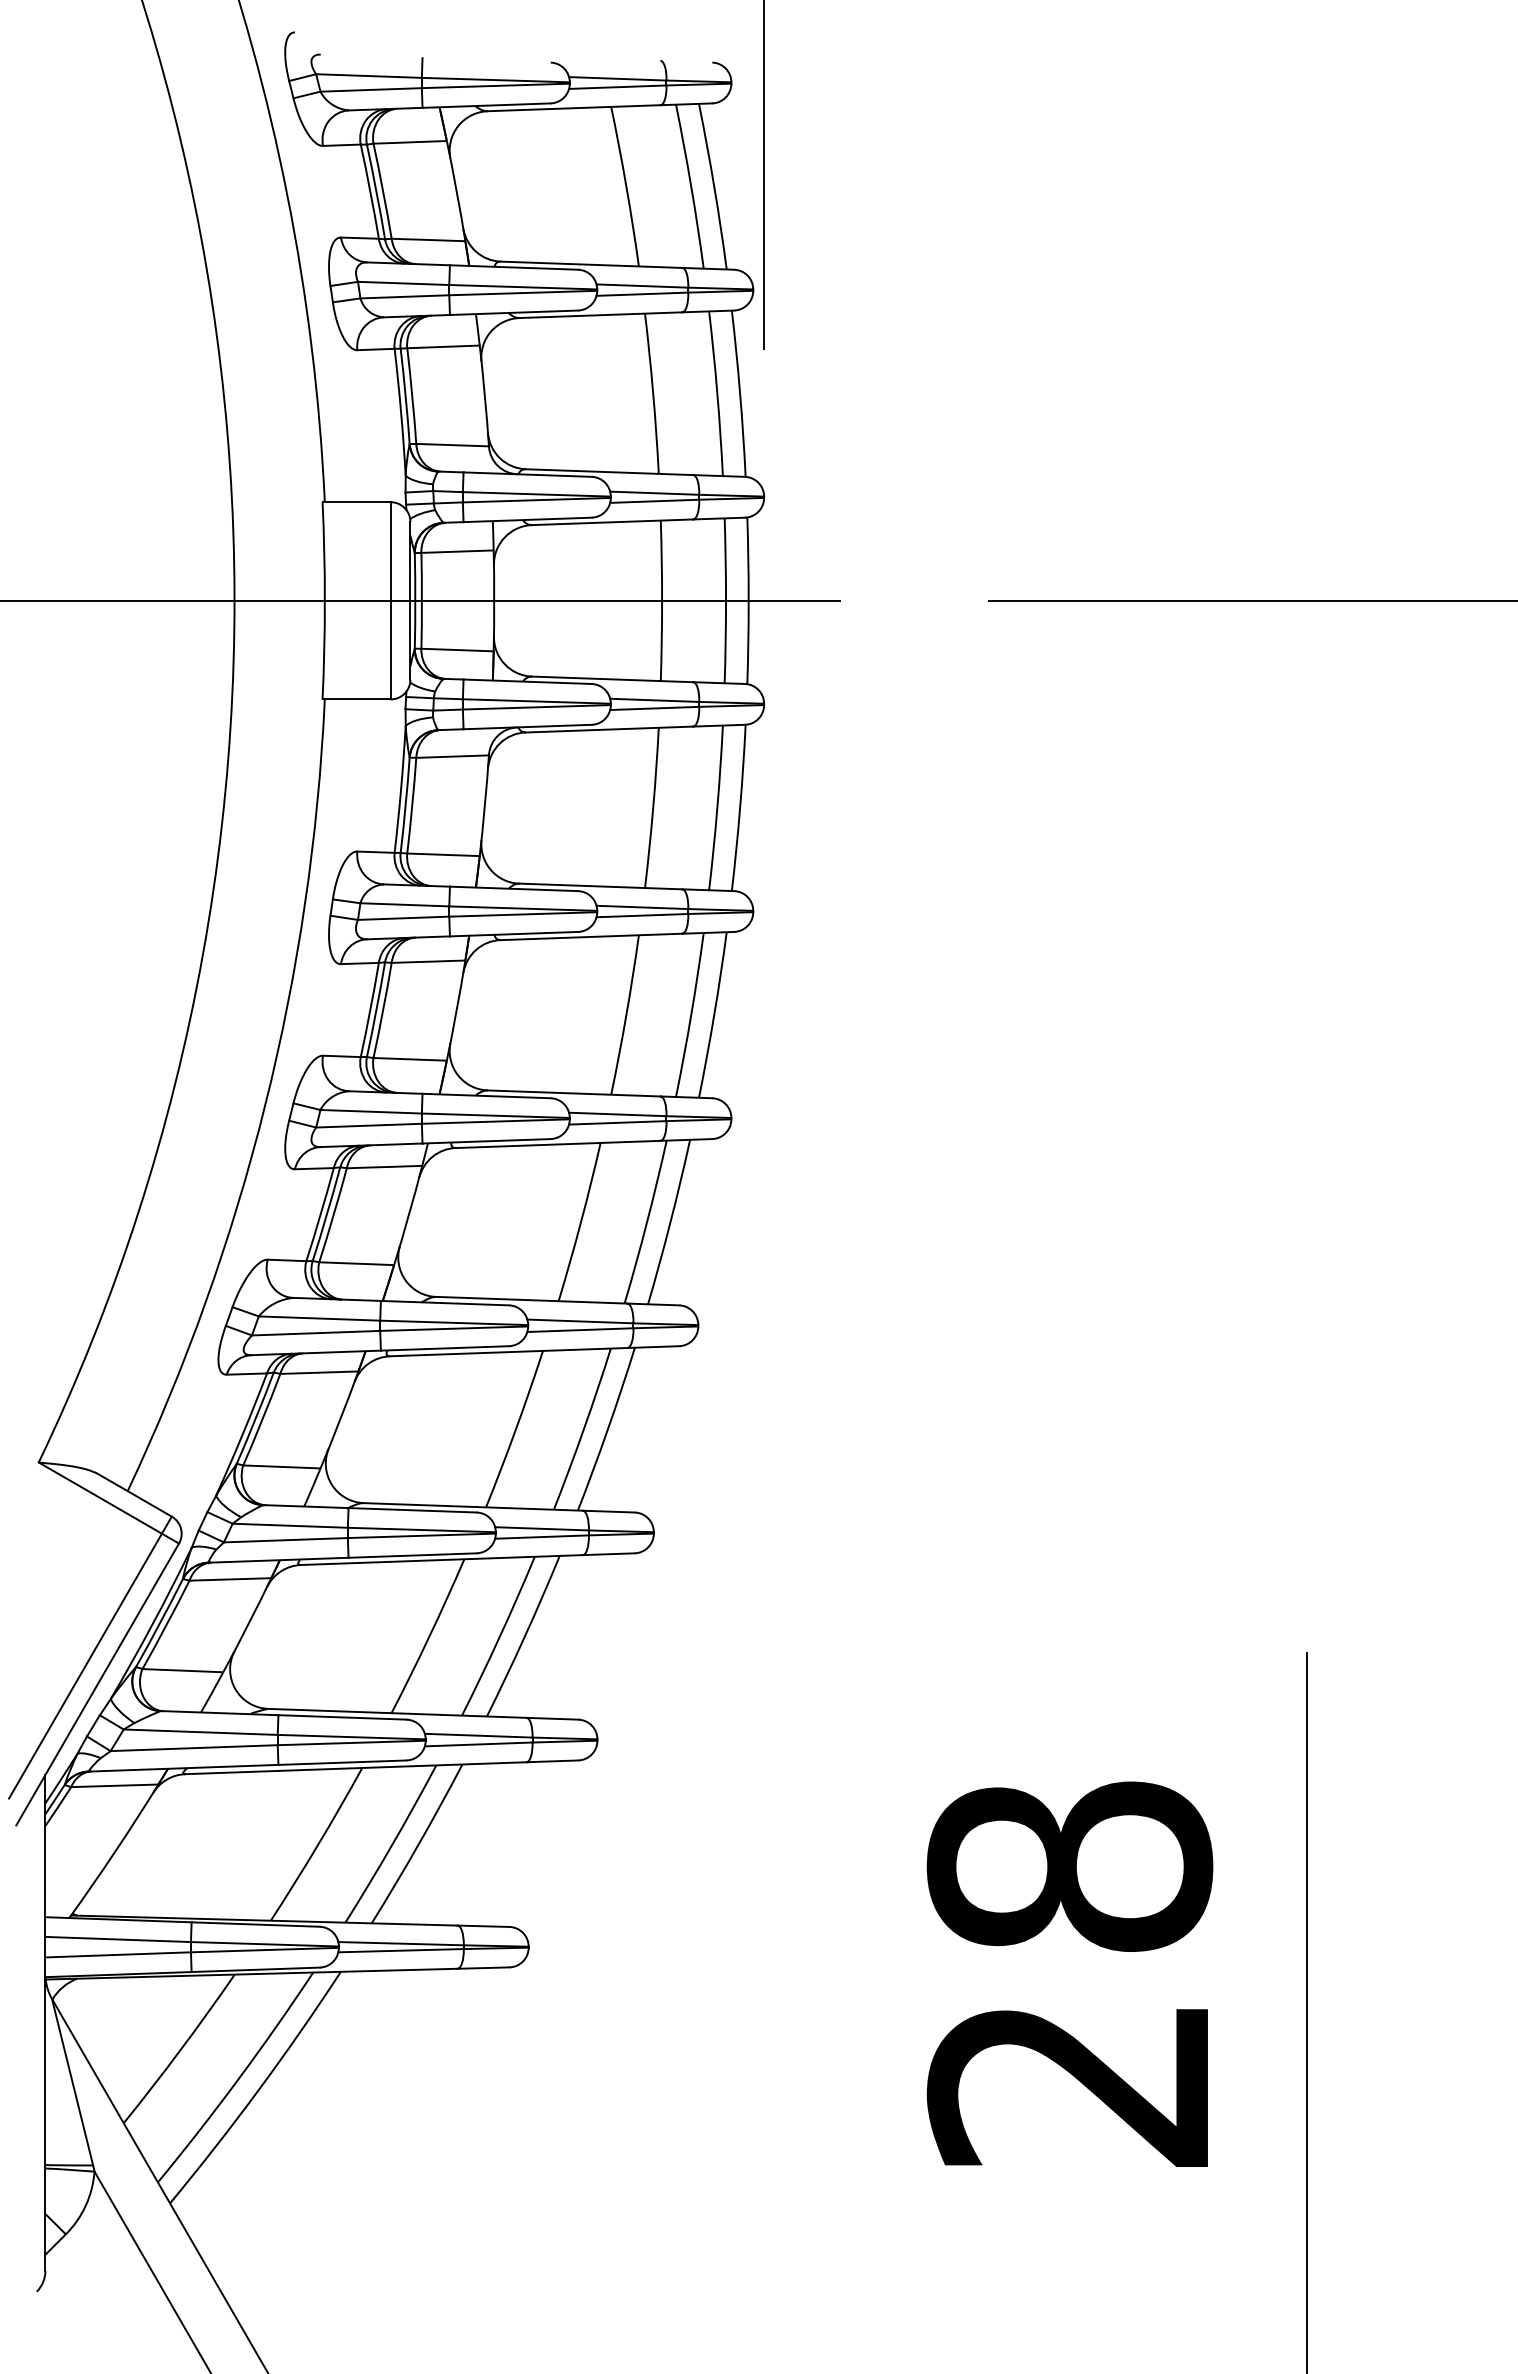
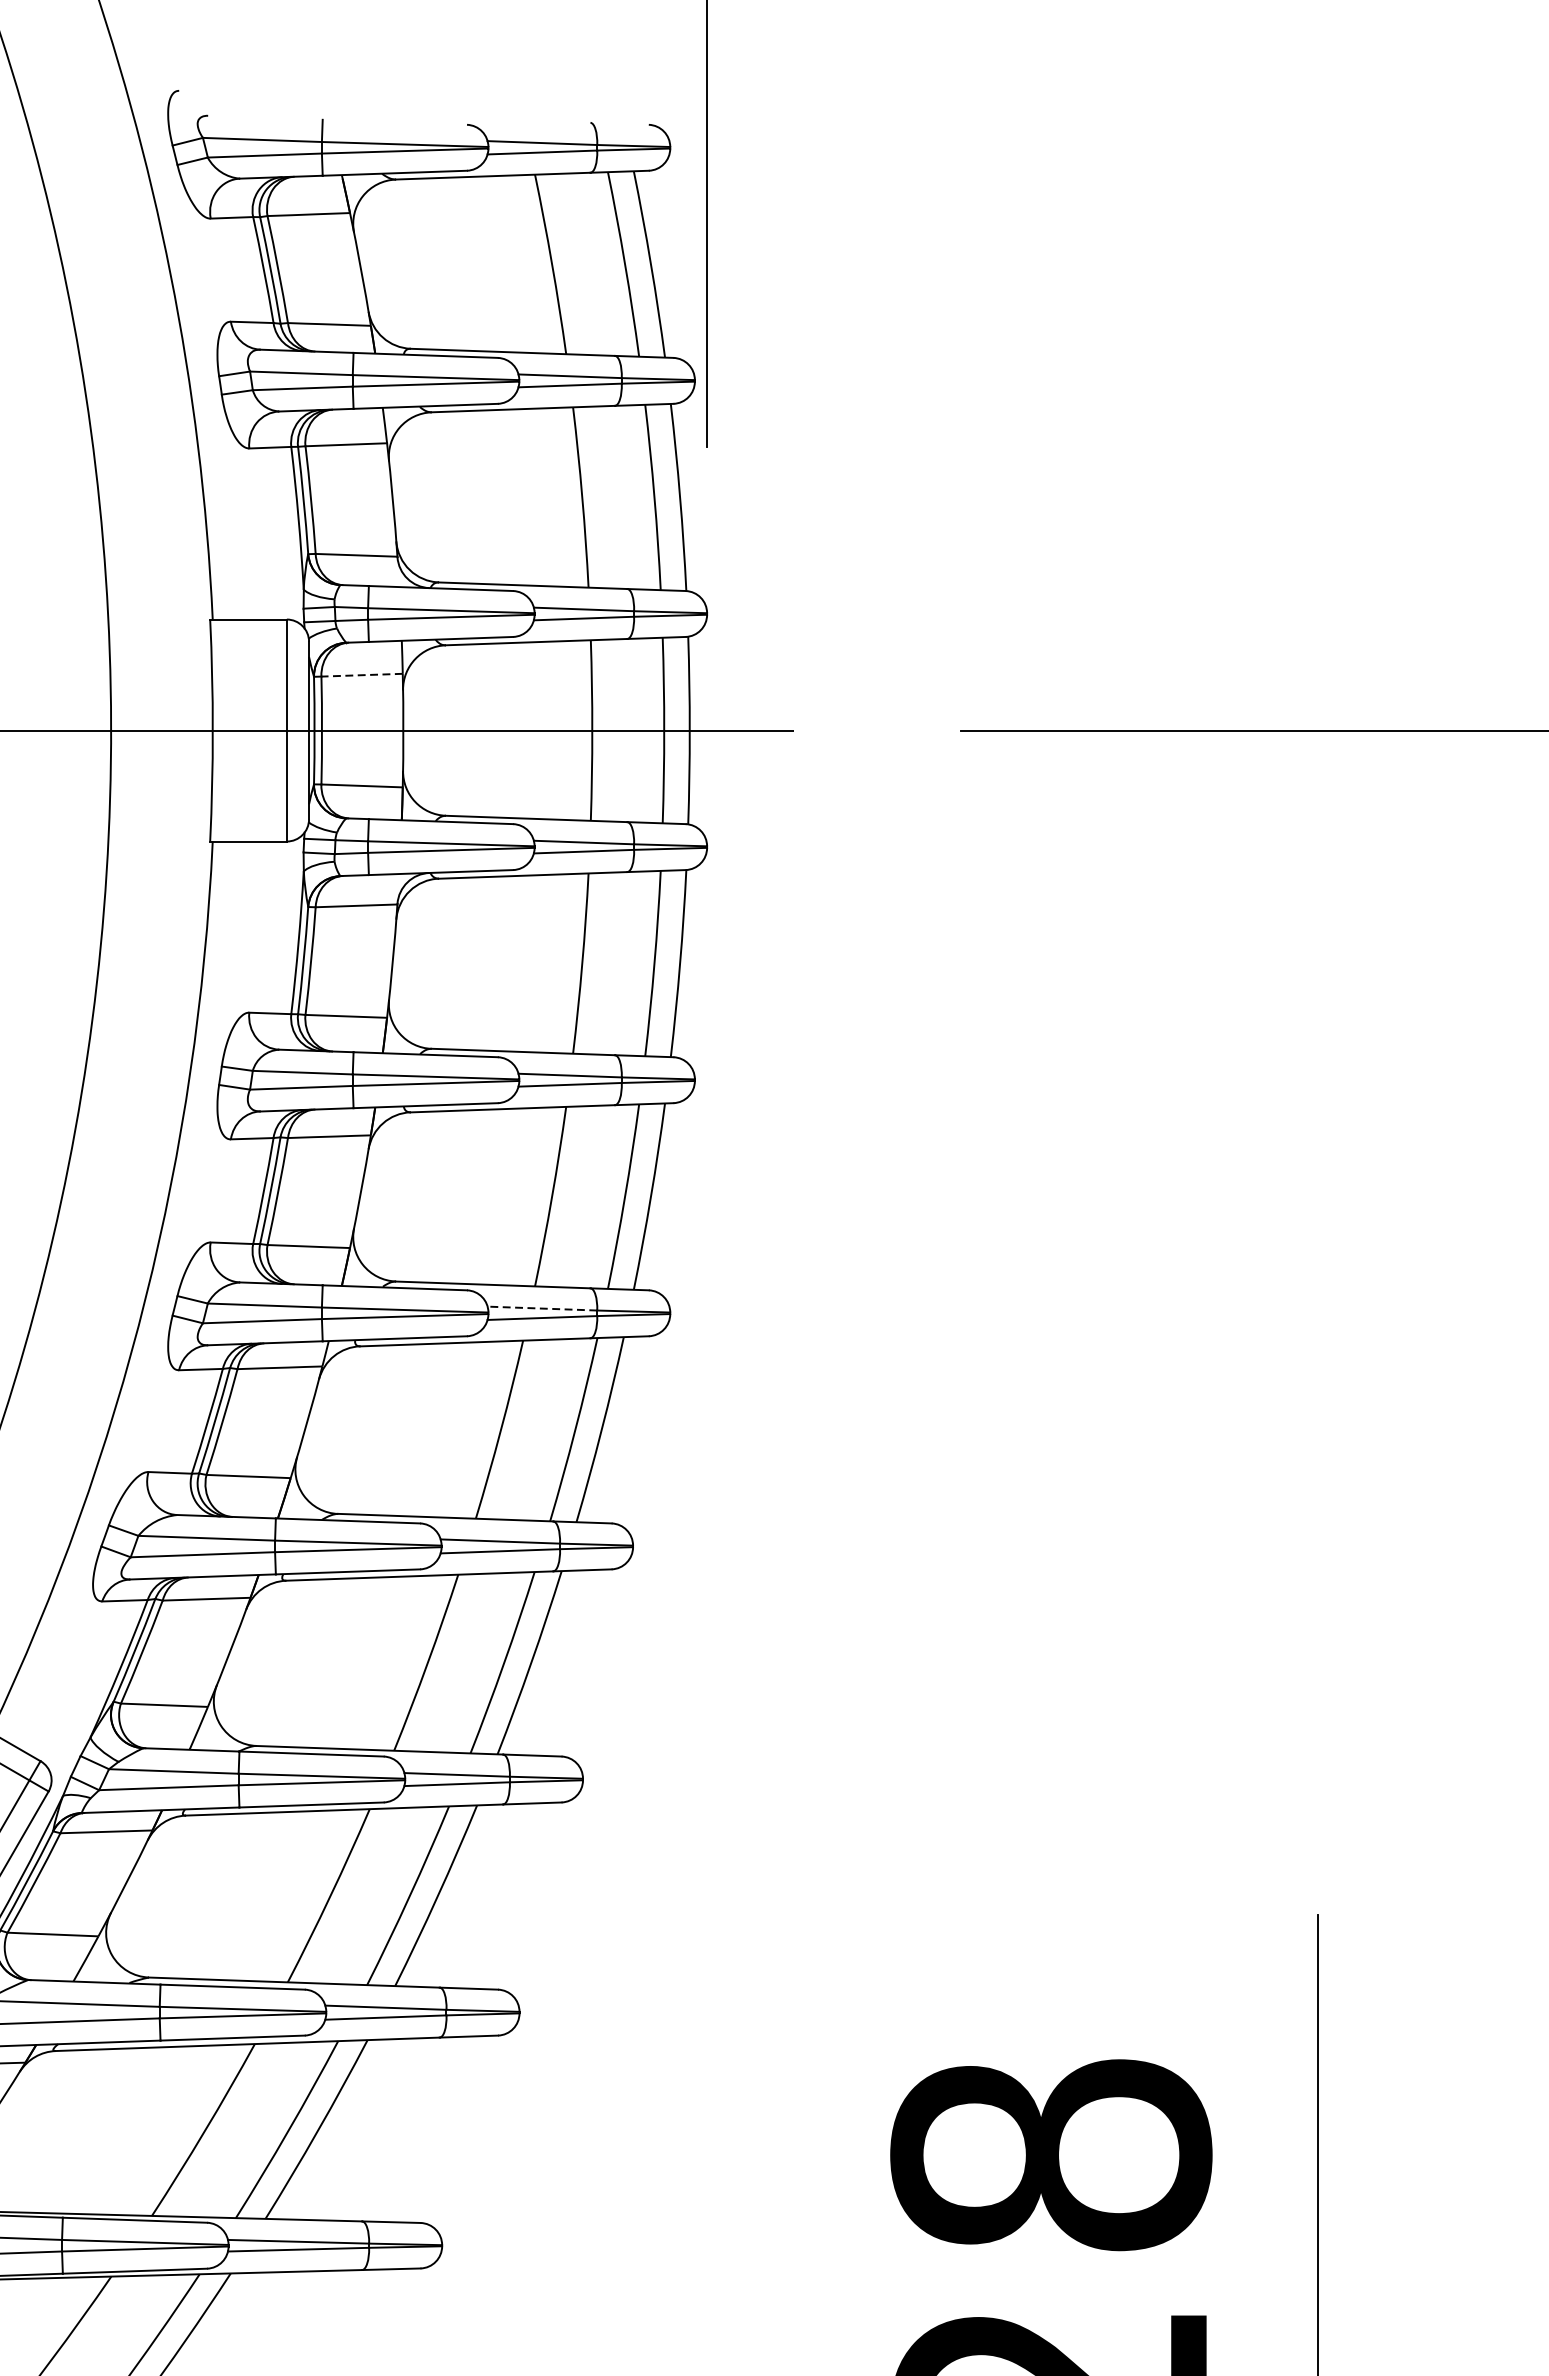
line: (457, 551) -> (362, 675), solid -> dashed
line: (617, 1114) -> (542, 1308), solid -> dashed

